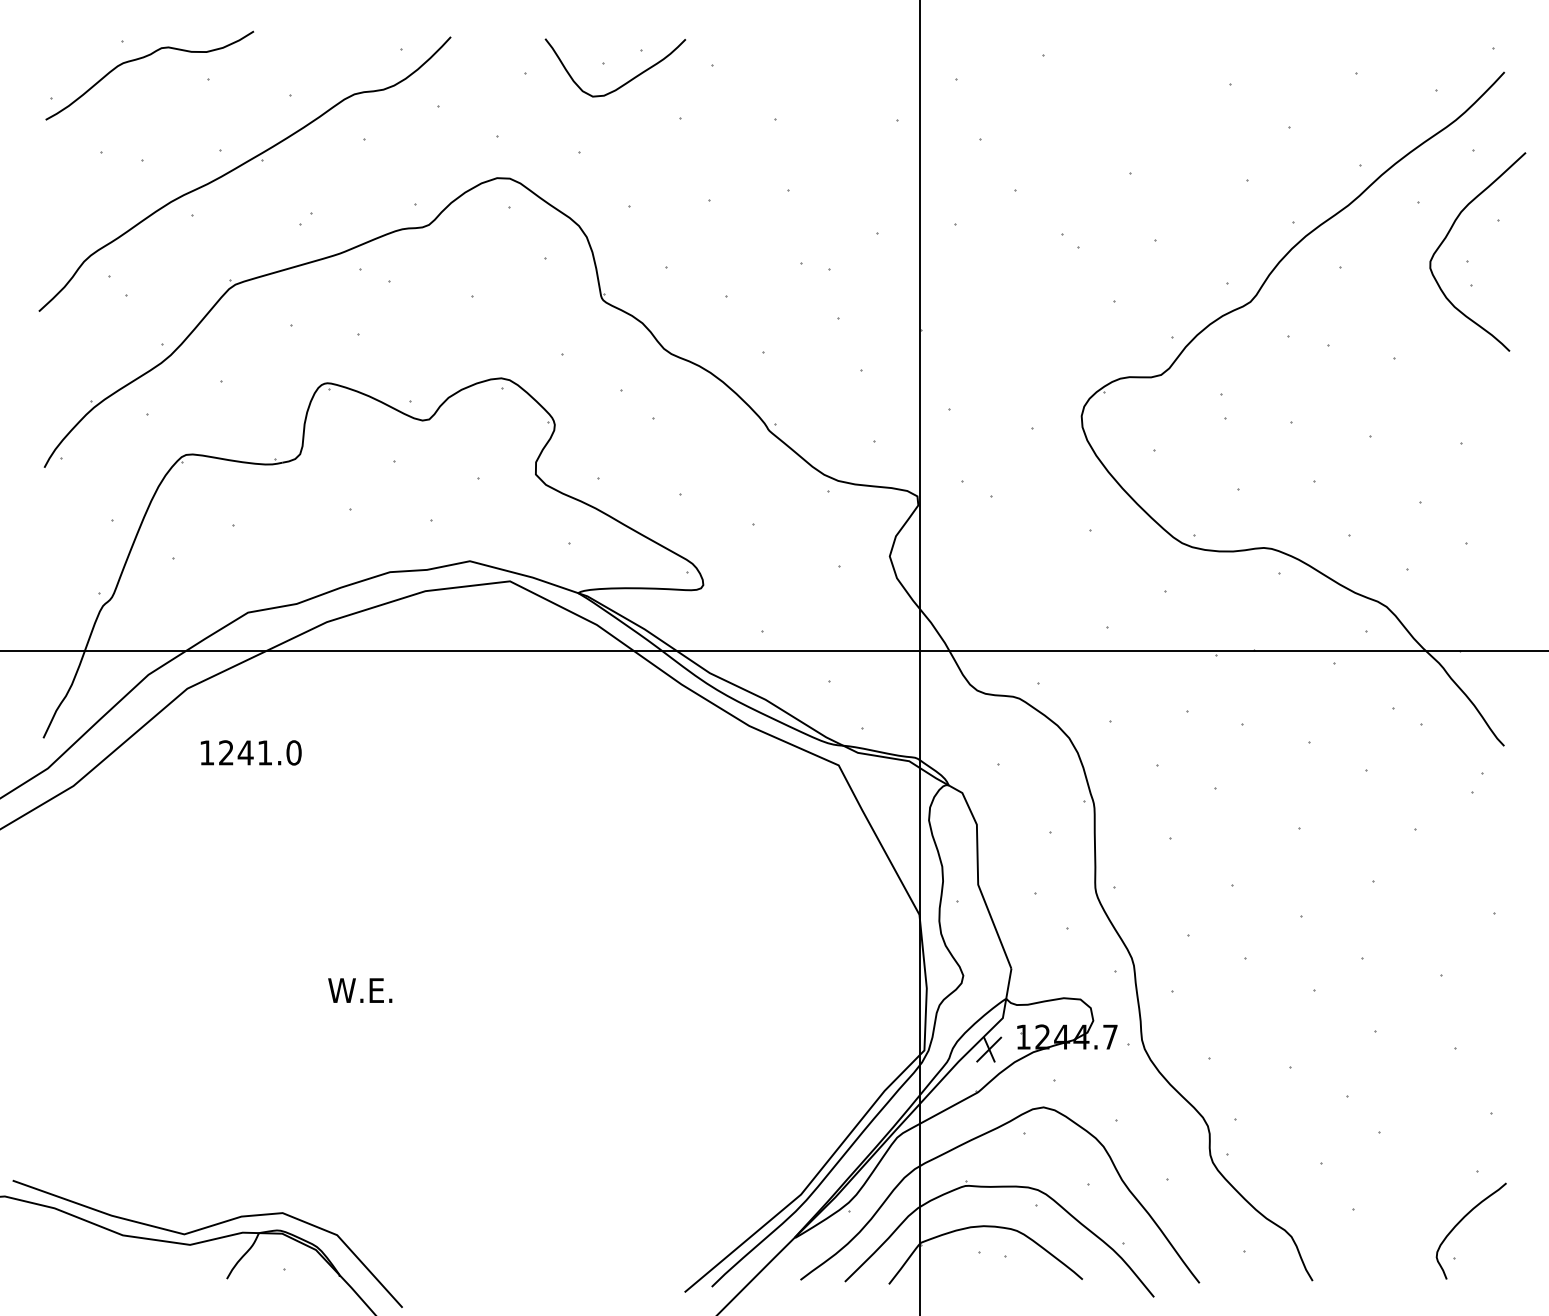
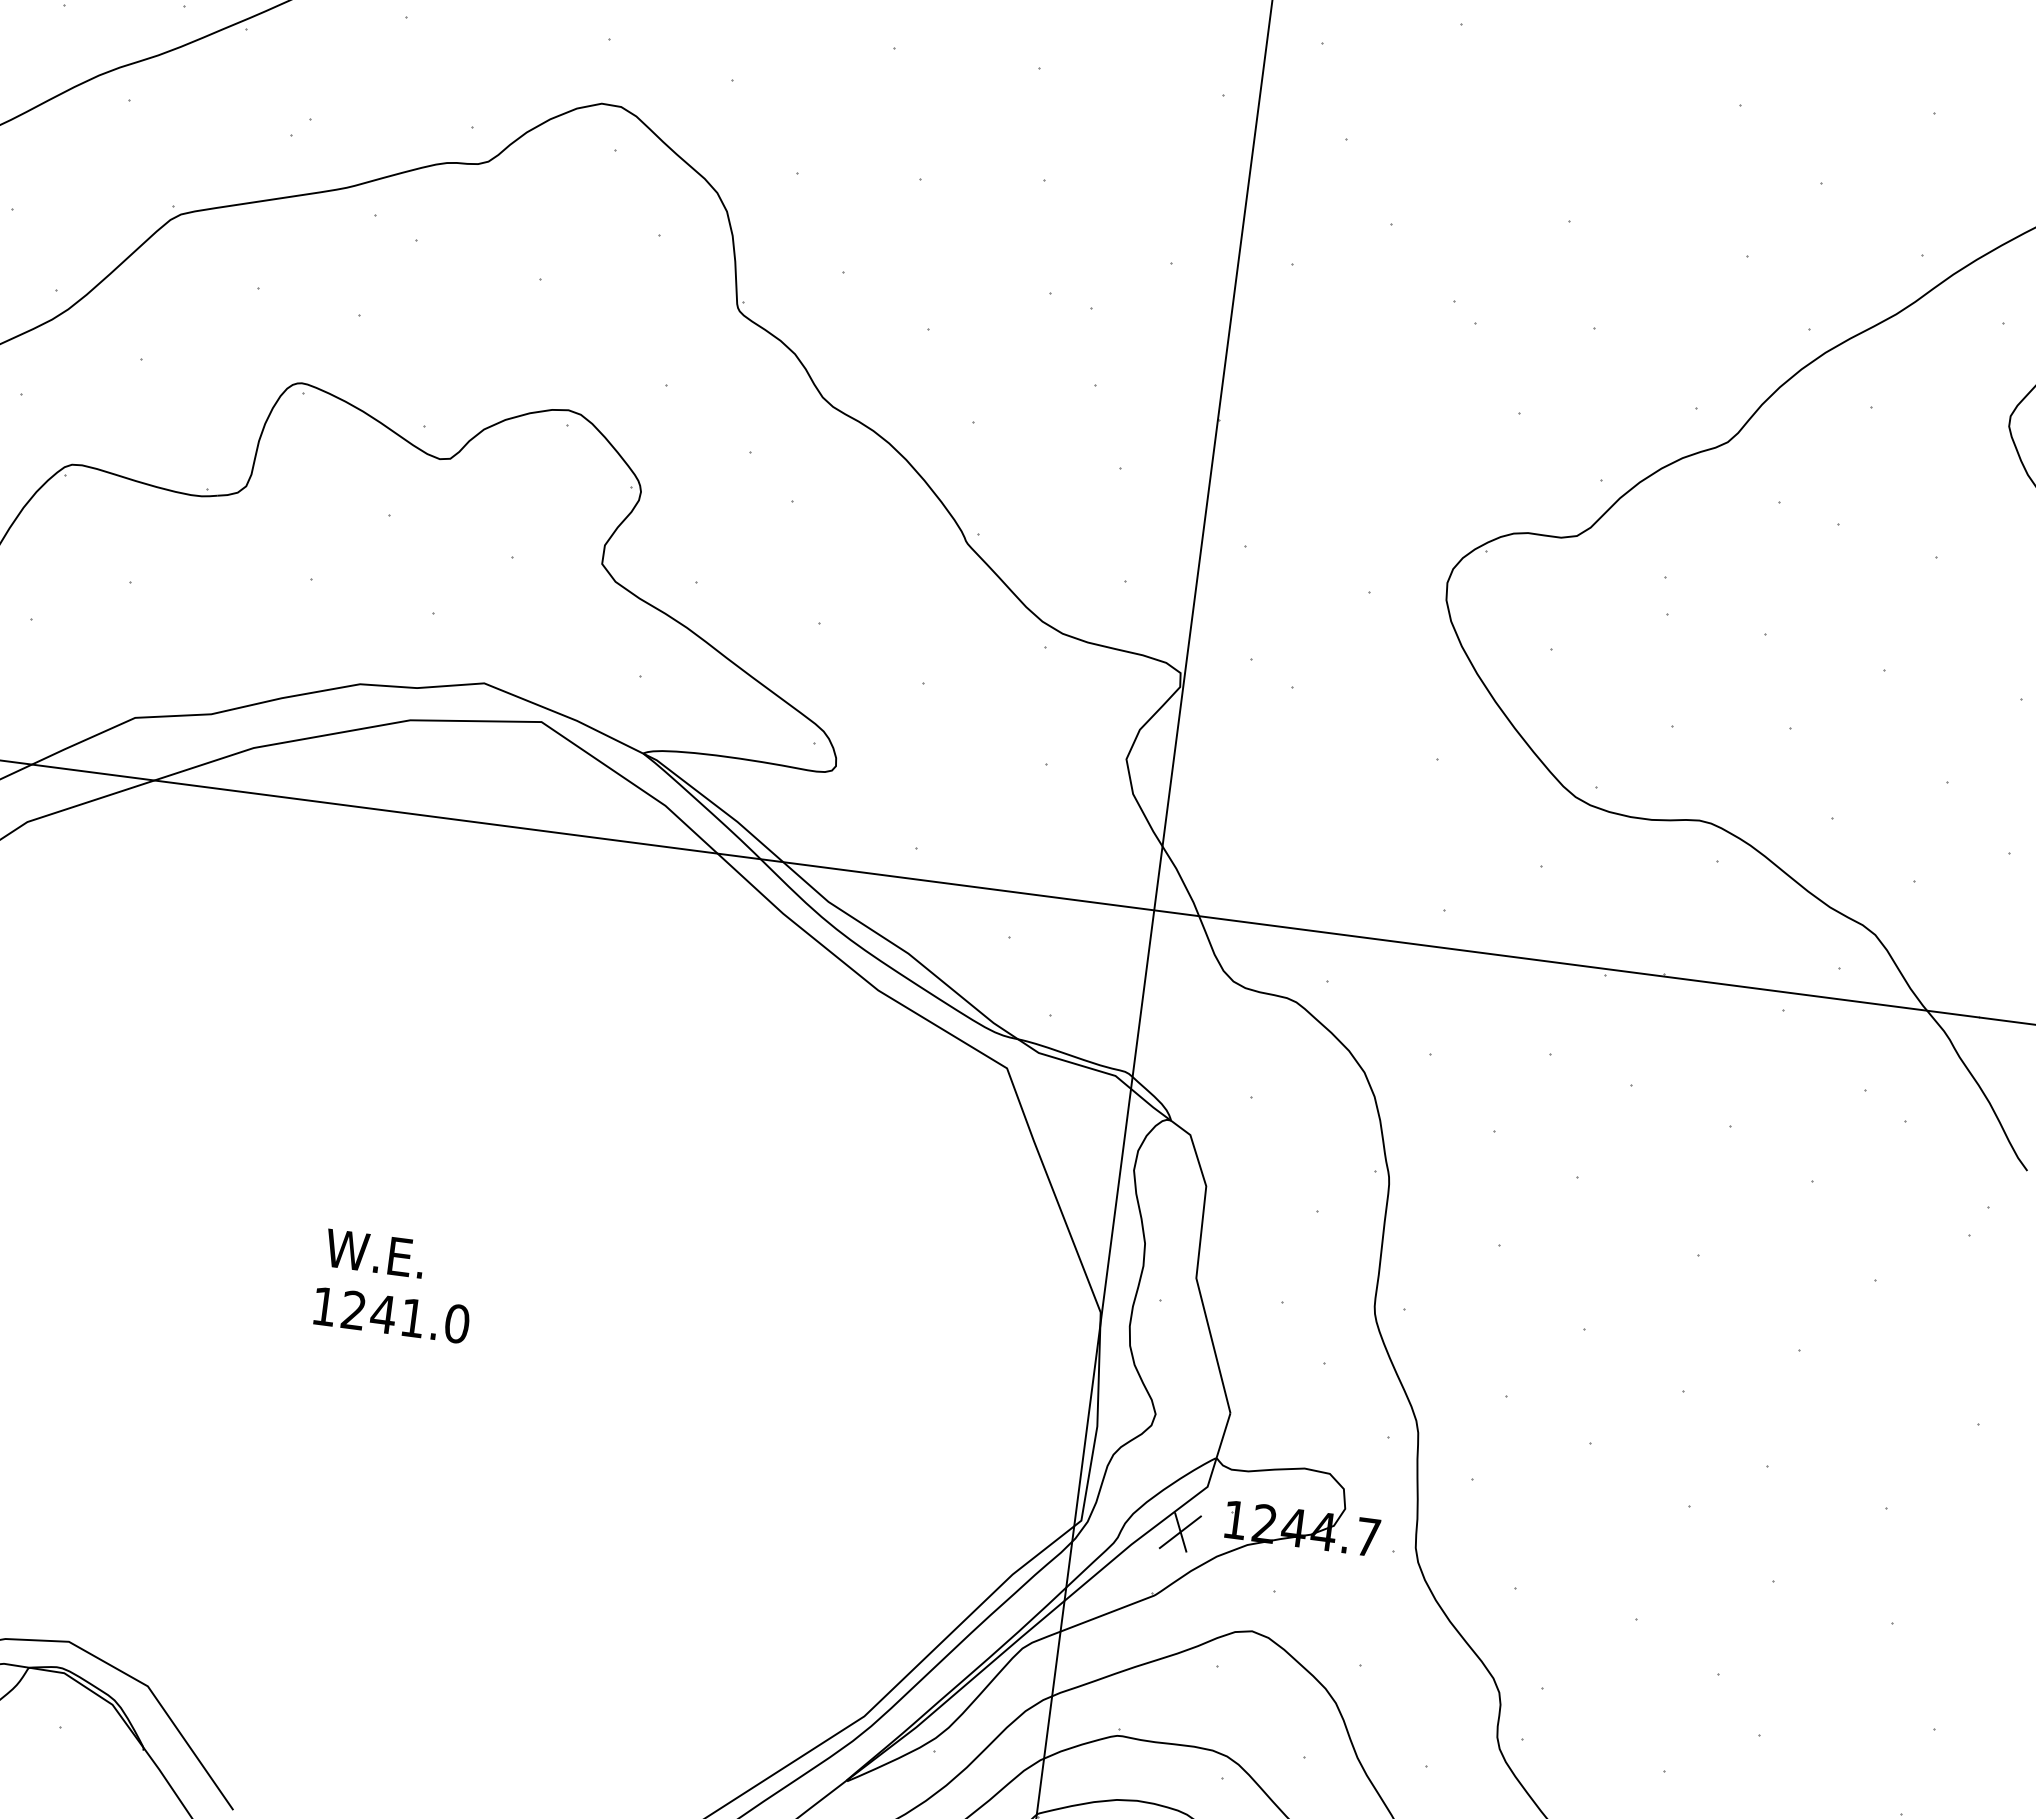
text: (250, 752) -> (390, 1314), moved
text: (360, 990) -> (375, 1253), moved

